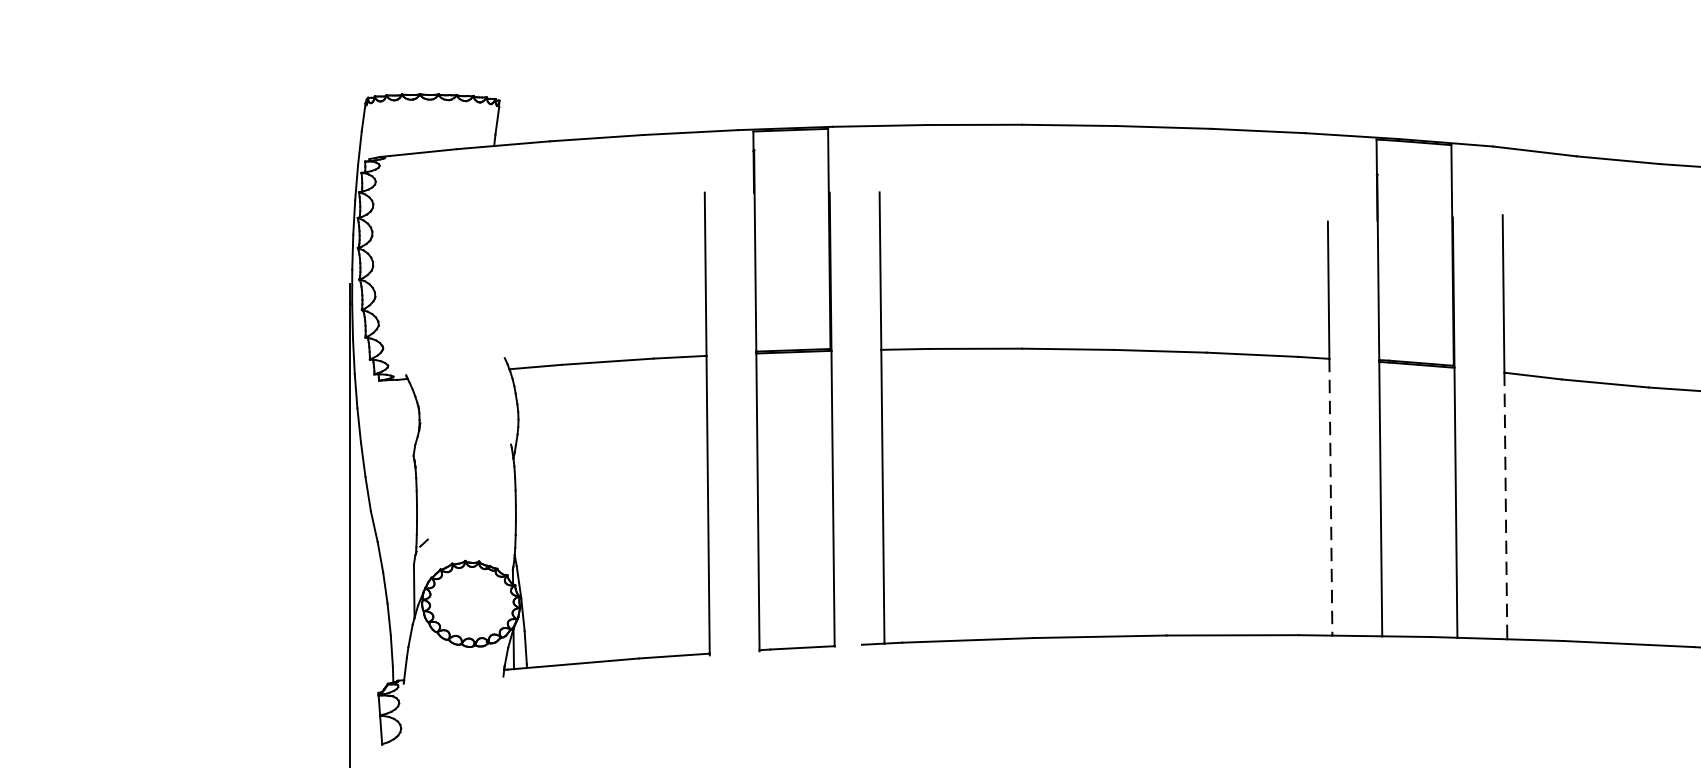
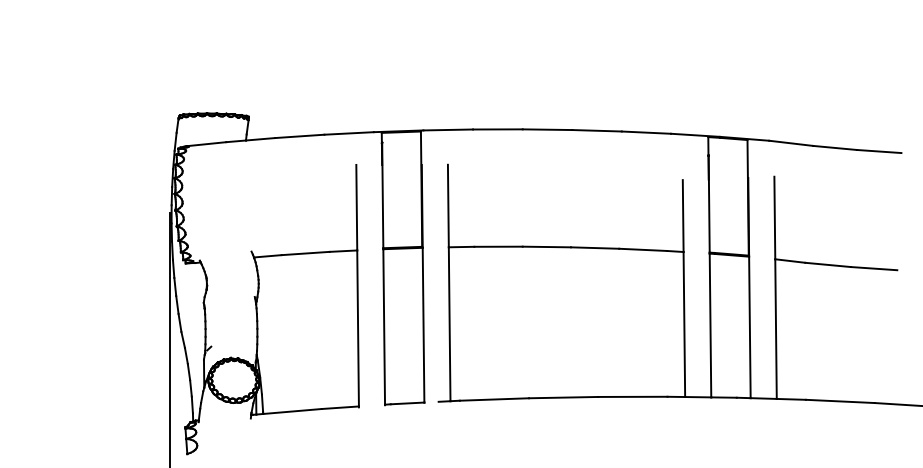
line: (1331, 497) -> (684, 324), dashed -> solid
line: (1506, 506) -> (776, 329), dashed -> solid

